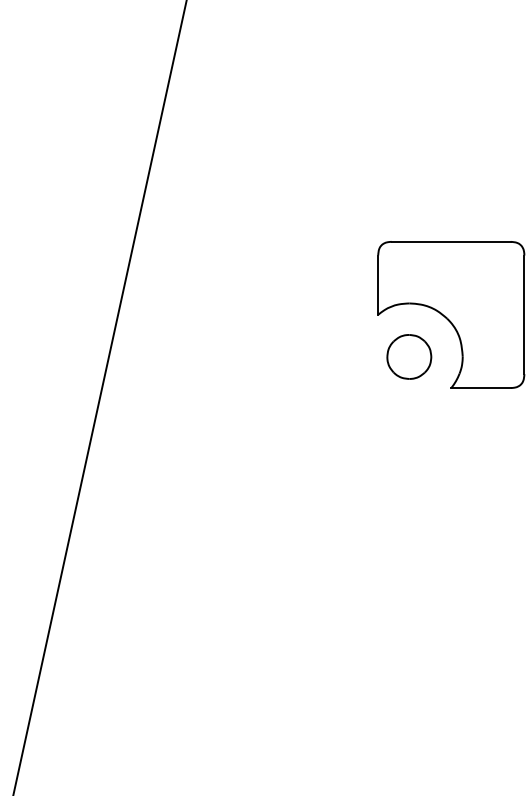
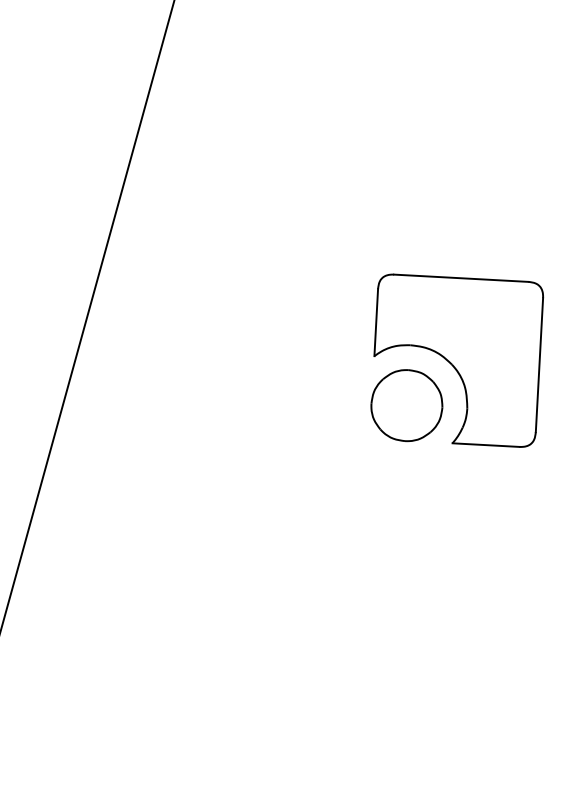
part: (409, 356) -> (407, 405), size x1.43

